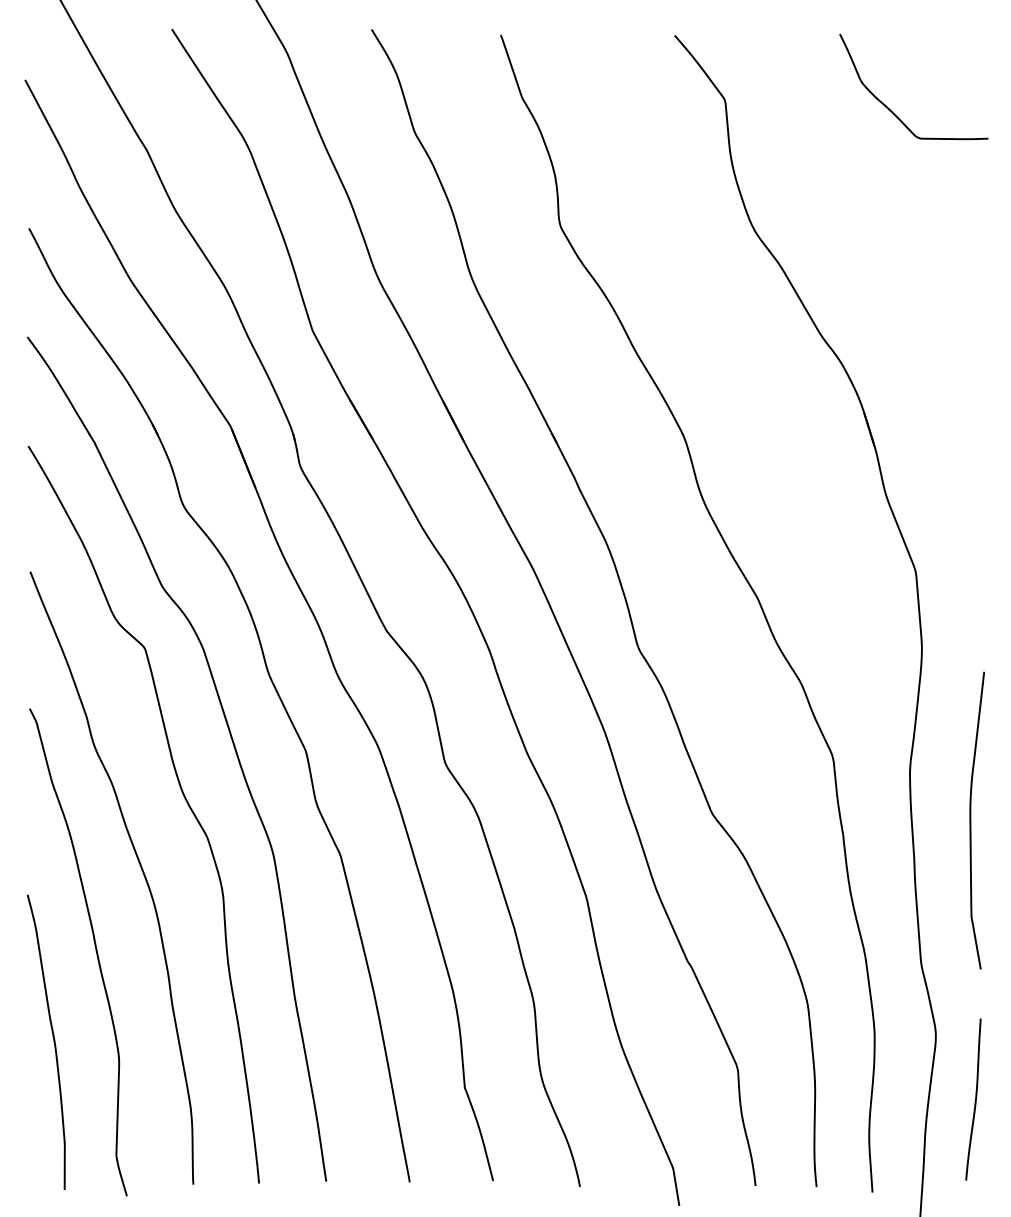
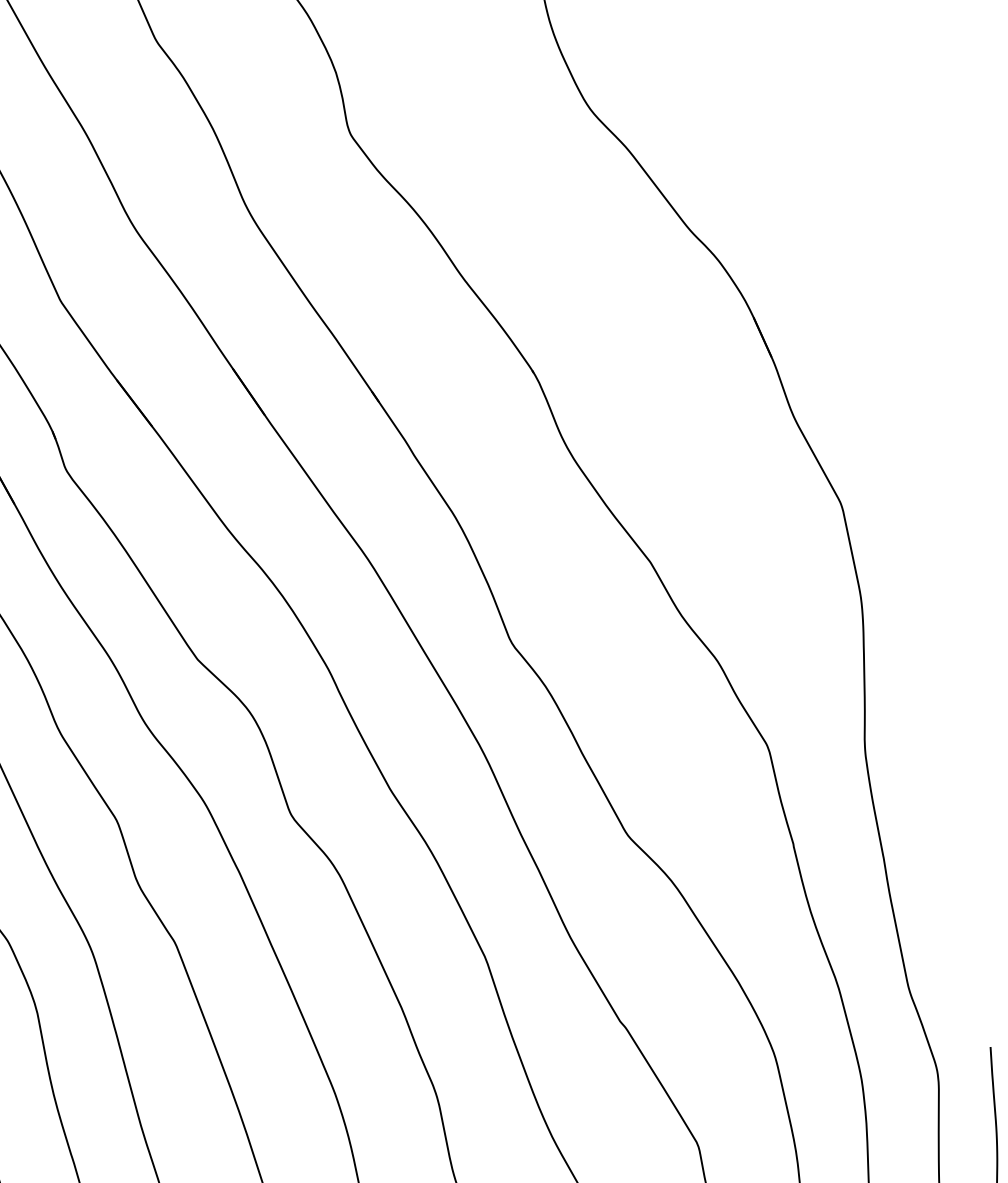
curve: (971, 820) -> (948, 804), removed

